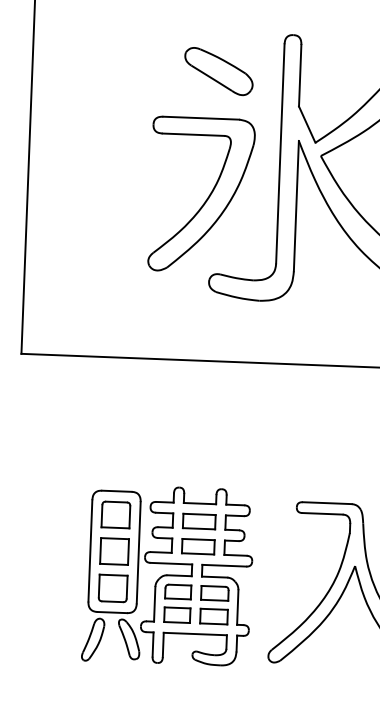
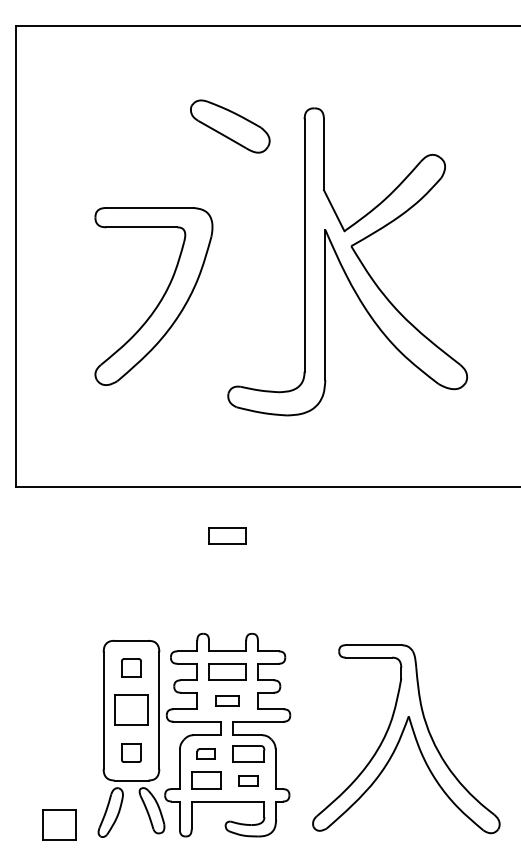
part: (219, 71) -> (230, 126), moved
part: (207, 197) -> (160, 299), moved
part: (203, 403) -> (227, 535), added
part: (116, 514) -> (131, 667), size x0.6
part: (198, 546) -> (227, 700), size x0.6
part: (113, 588) -> (131, 752), size x0.6
part: (177, 591) -> (205, 753), size x0.6
part: (213, 616) -> (248, 780), size x0.6
part: (48, 648) -> (59, 824), added

